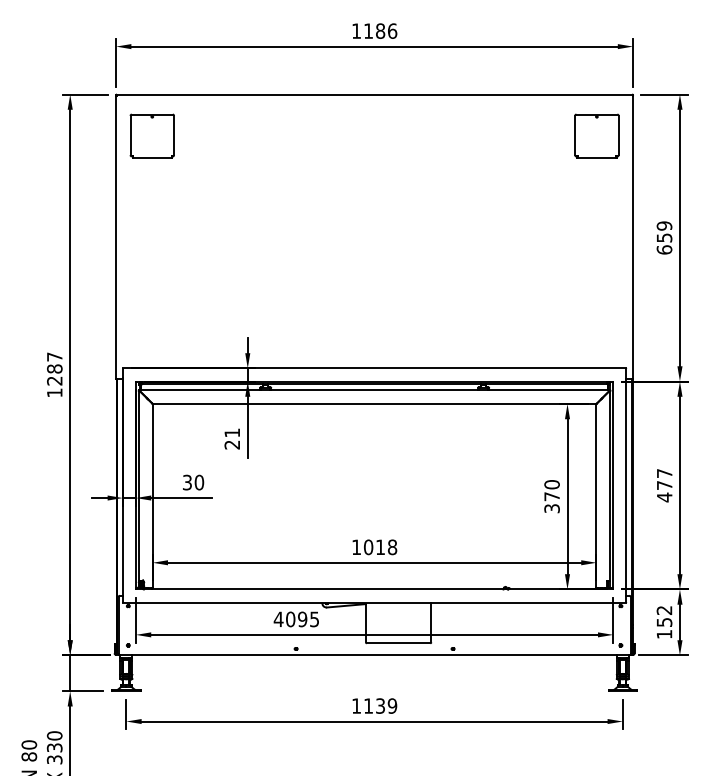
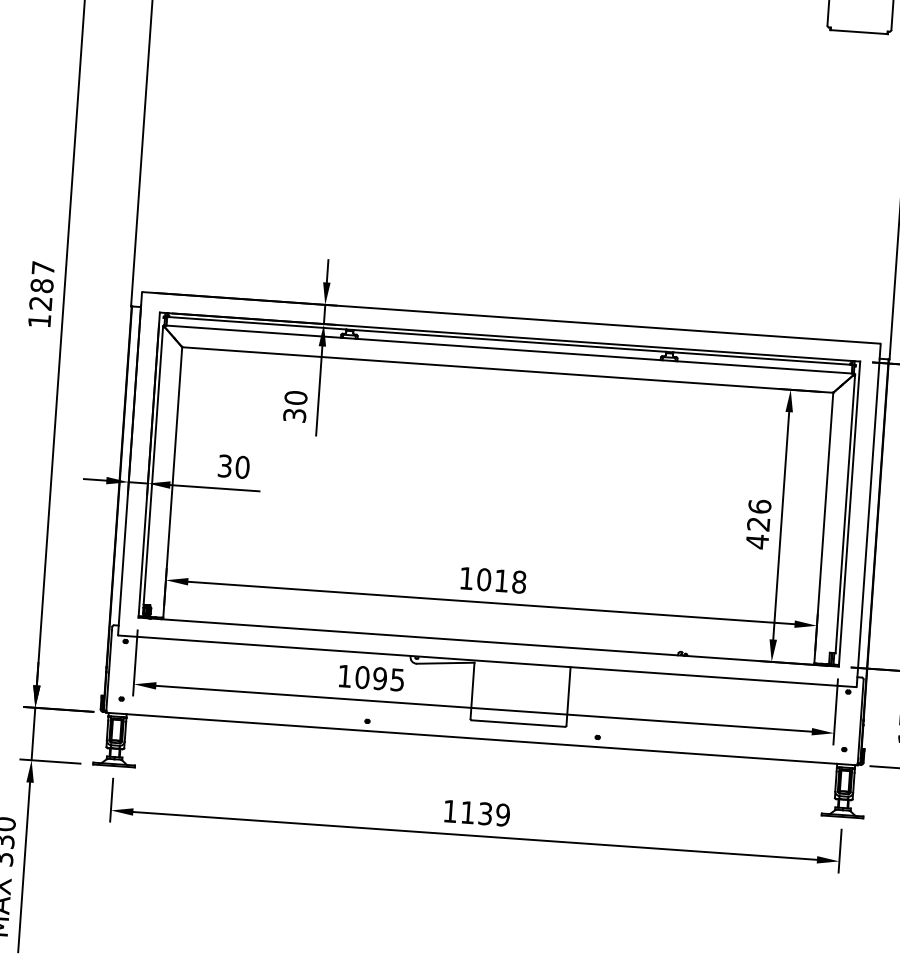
text: (232, 438) -> (295, 406), 21 -> 30
text: (551, 496) -> (757, 523), 370 -> 426
text: (278, 618) -> (344, 674), 4095 -> 1095

